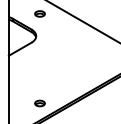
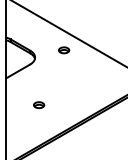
part: (40, 14) -> (64, 50), moved
part: (40, 102) -> (39, 104), moved

